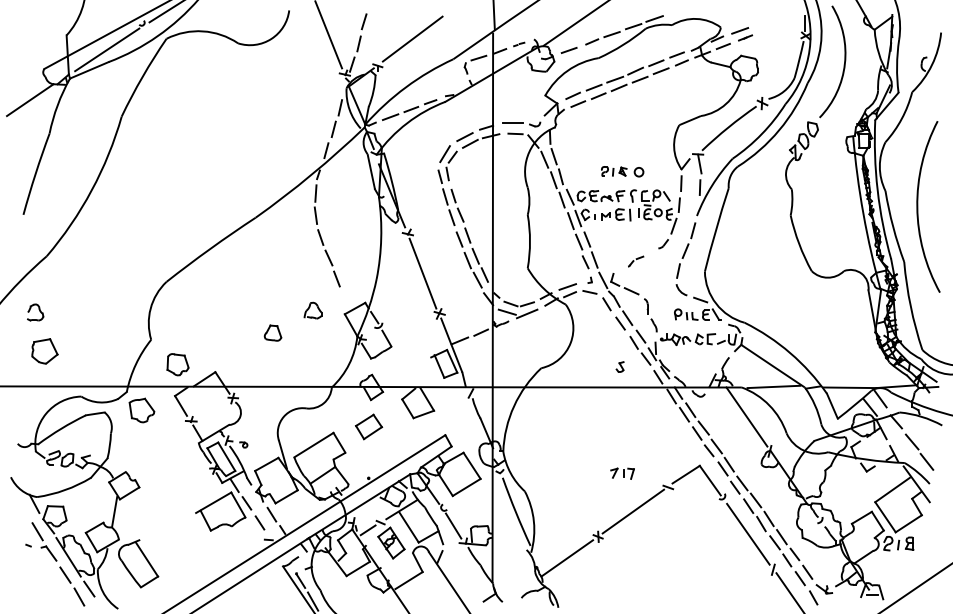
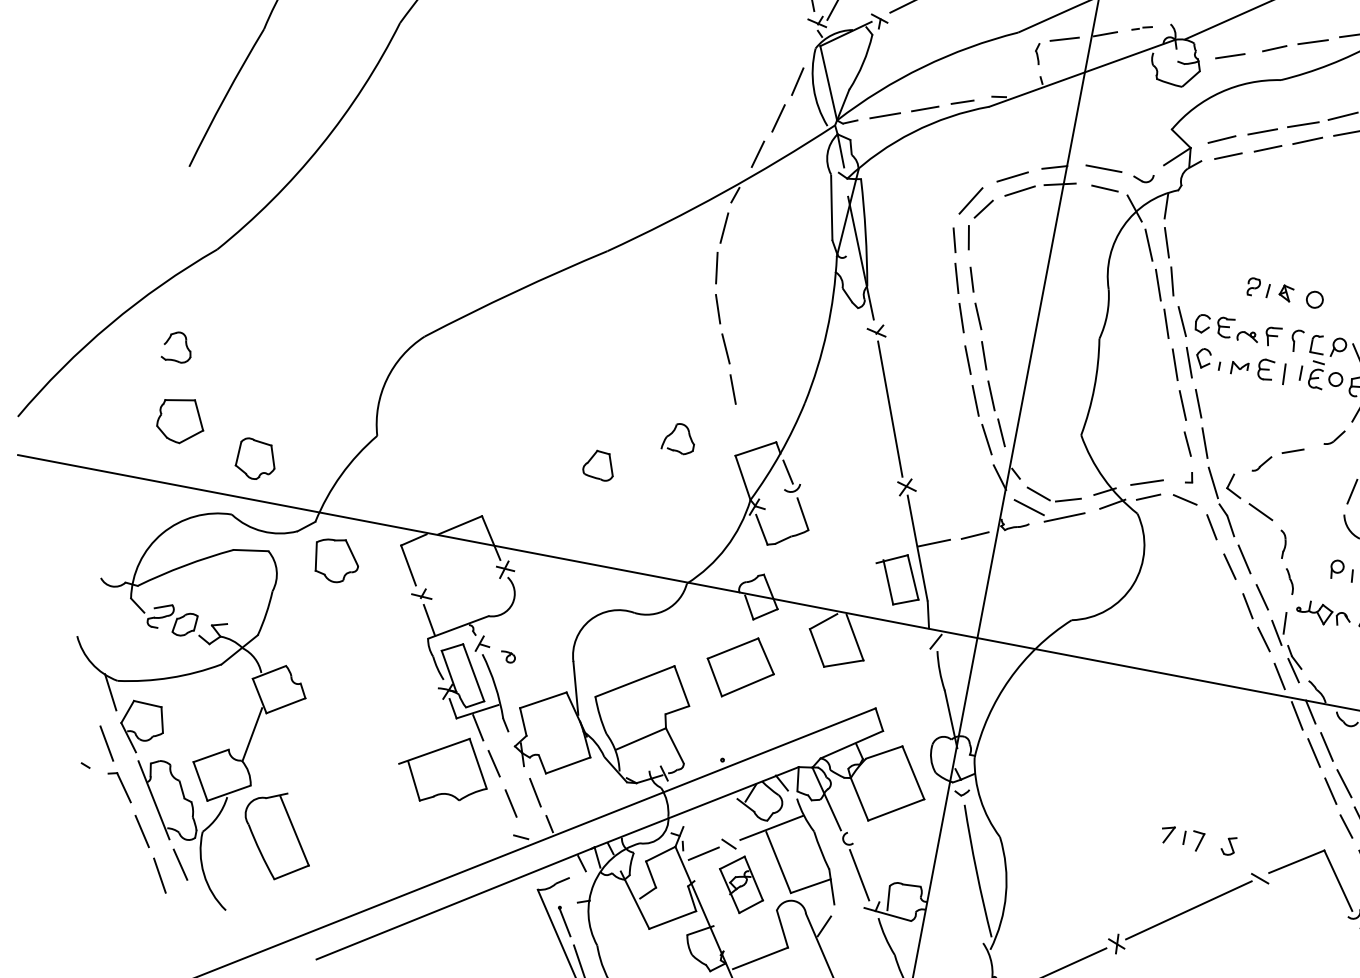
part: (635, 261) -> (1278, 459), size x1.67
part: (177, 364) -> (255, 459), moved
part: (619, 366) -> (1227, 844), moved
part: (368, 426) -> (739, 666), size x1.43

